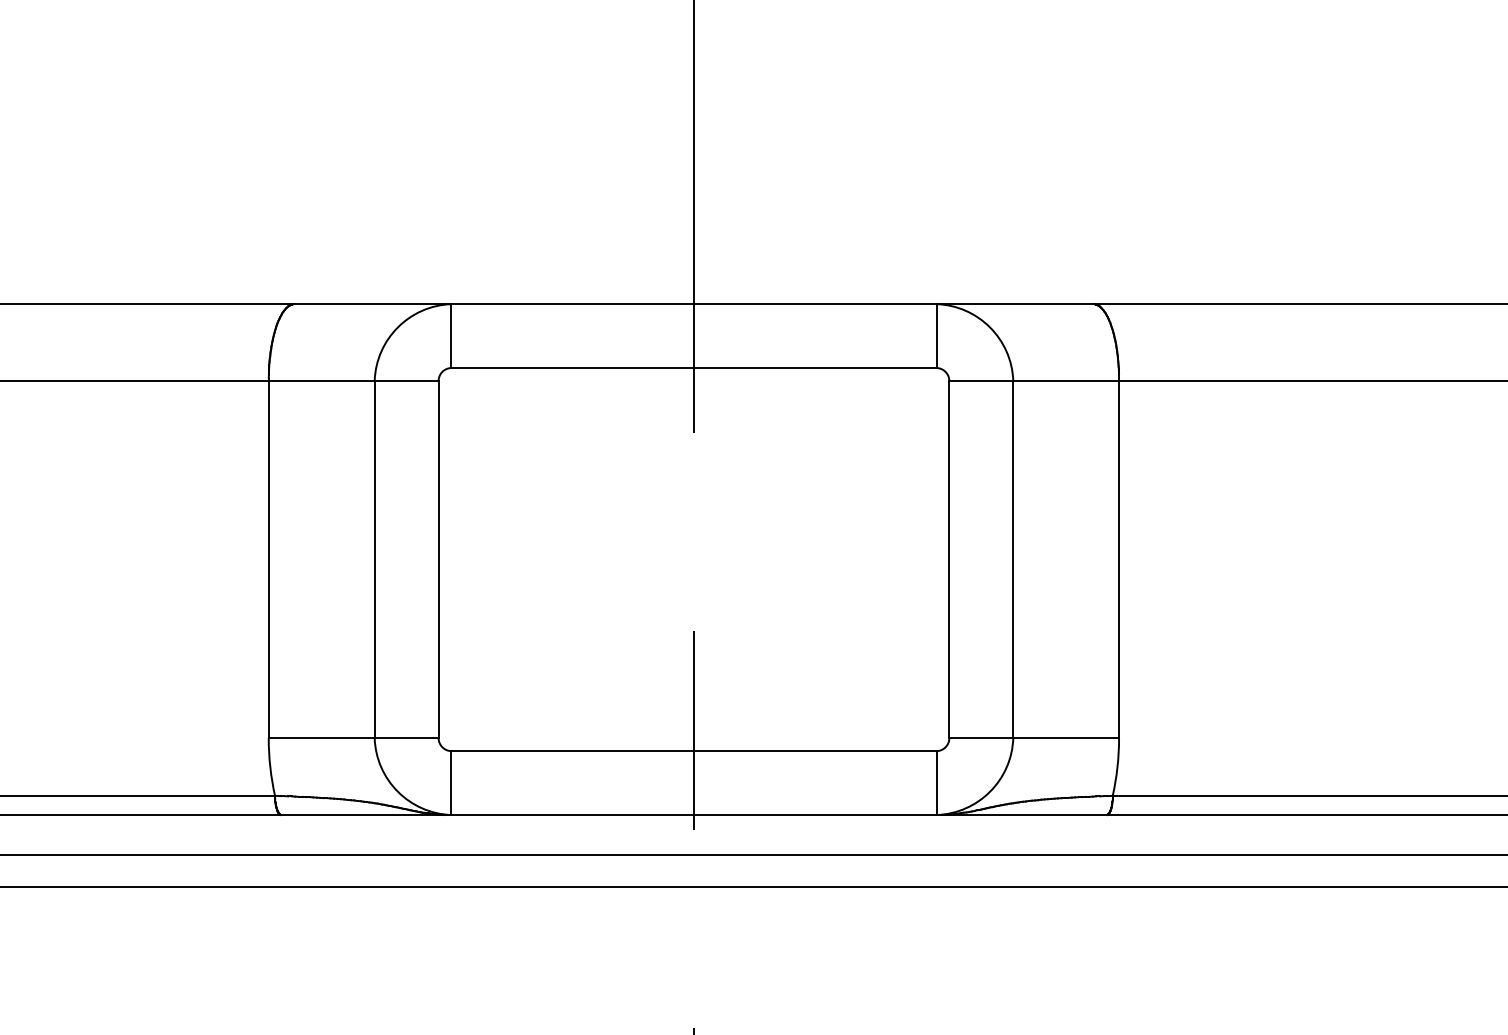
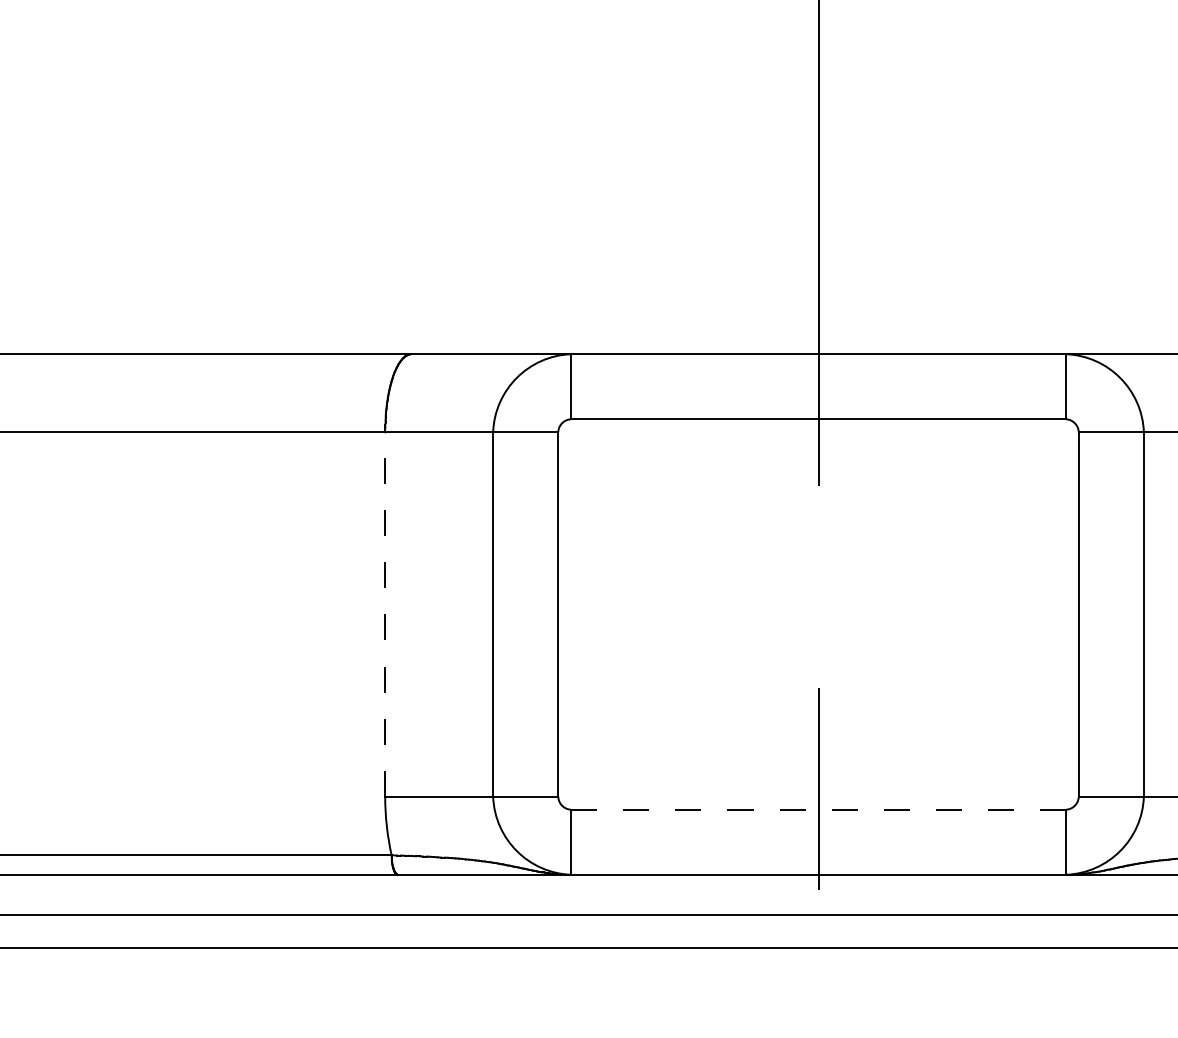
line: (268, 559) -> (384, 614), solid -> dashed
line: (694, 751) -> (819, 810), solid -> dashed

